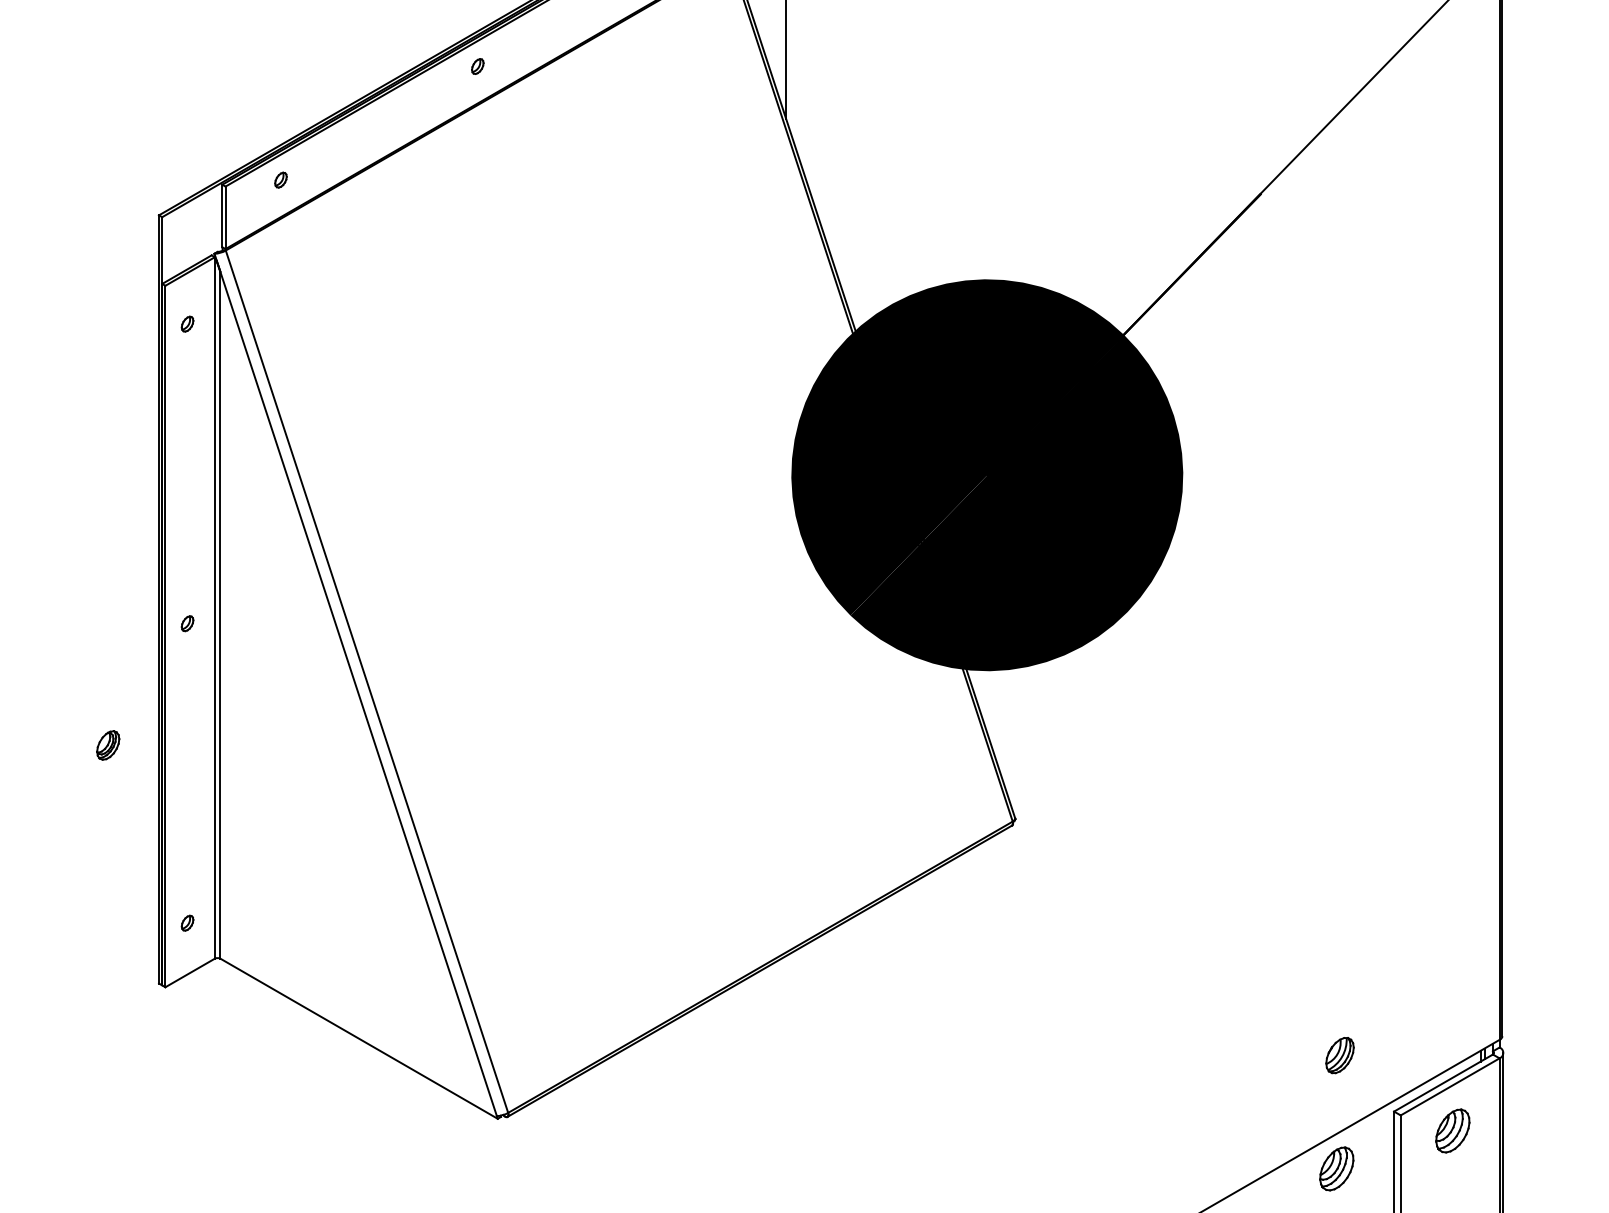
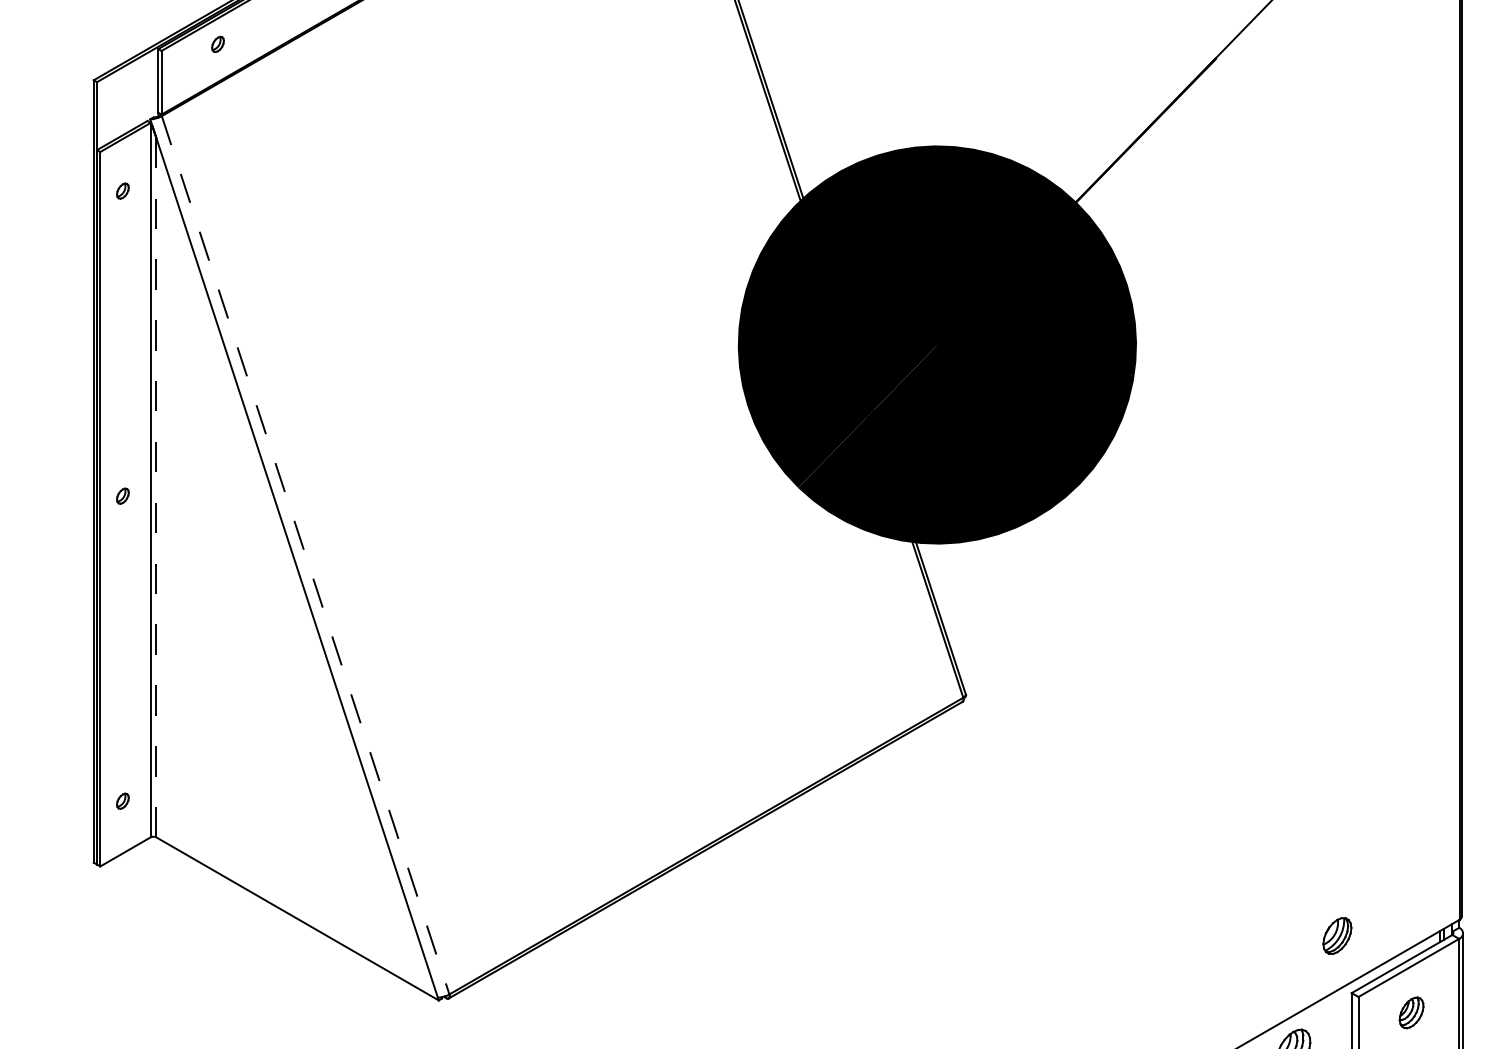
line: (220, 614) -> (156, 486), solid -> dashed
line: (367, 681) -> (306, 555), solid -> dashed
part: (108, 745) -> (42, 620), removed
part: (1339, 1055) -> (1336, 935), moved
part: (1452, 1130) -> (1411, 1012), size x0.7

